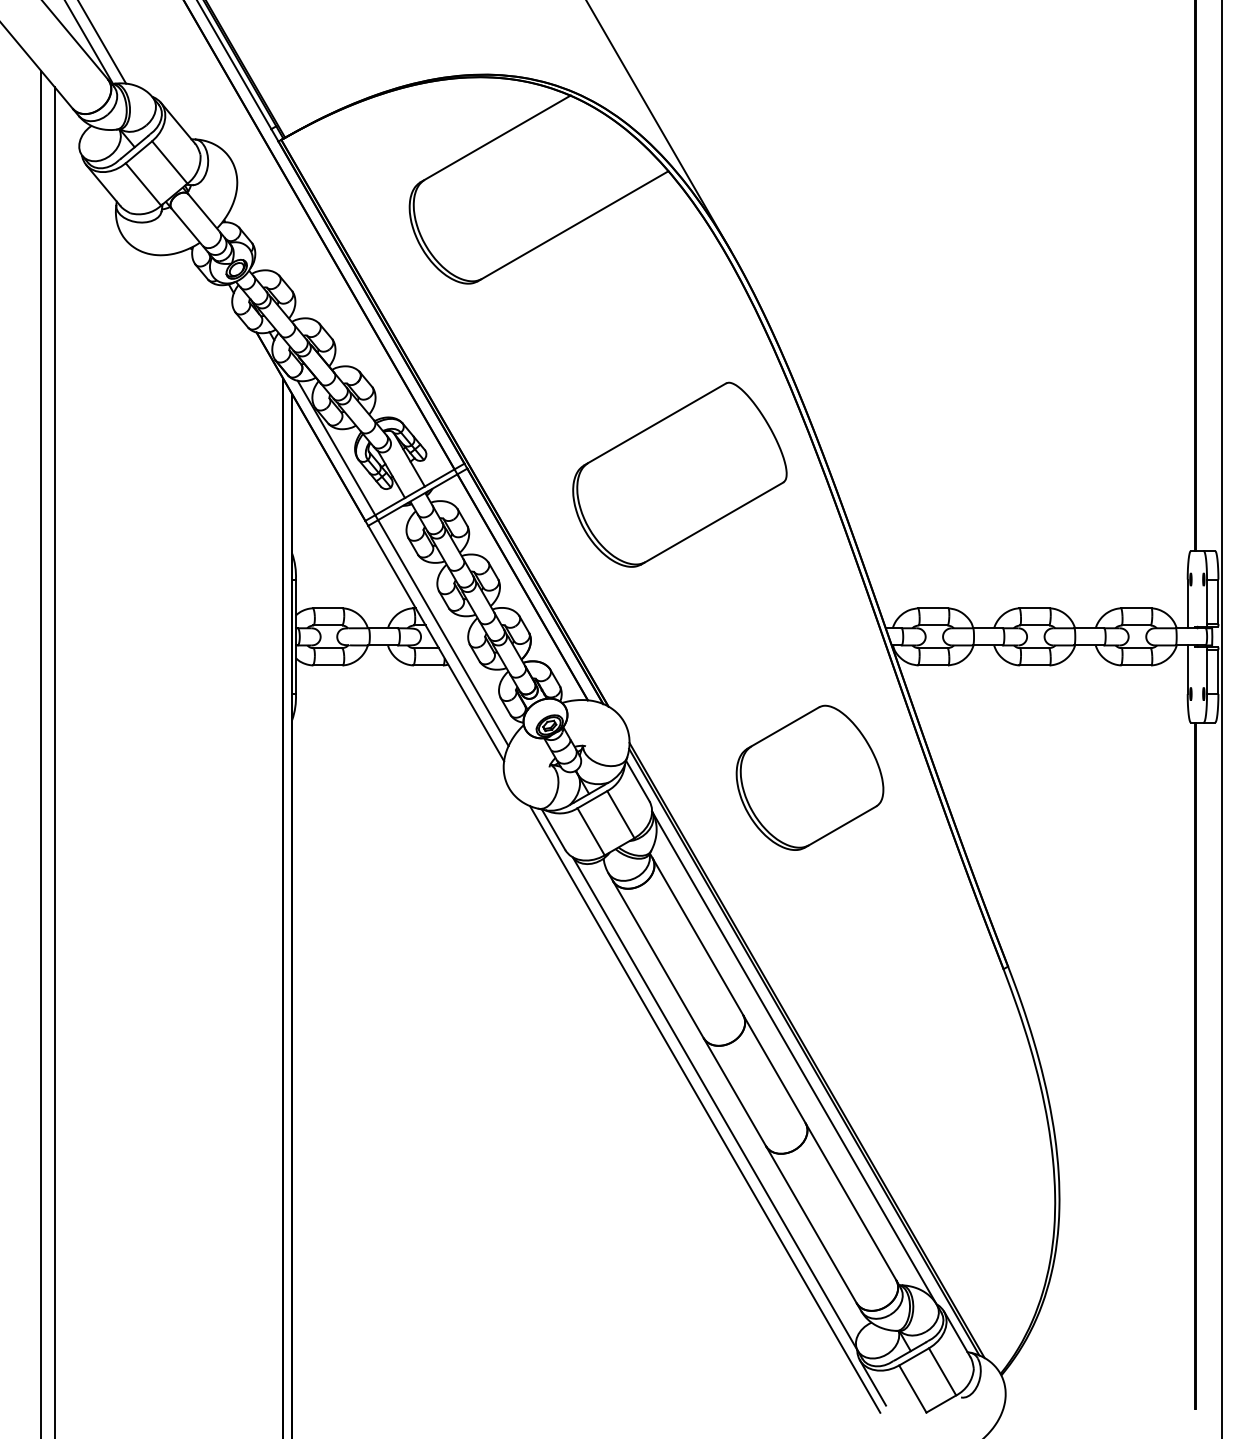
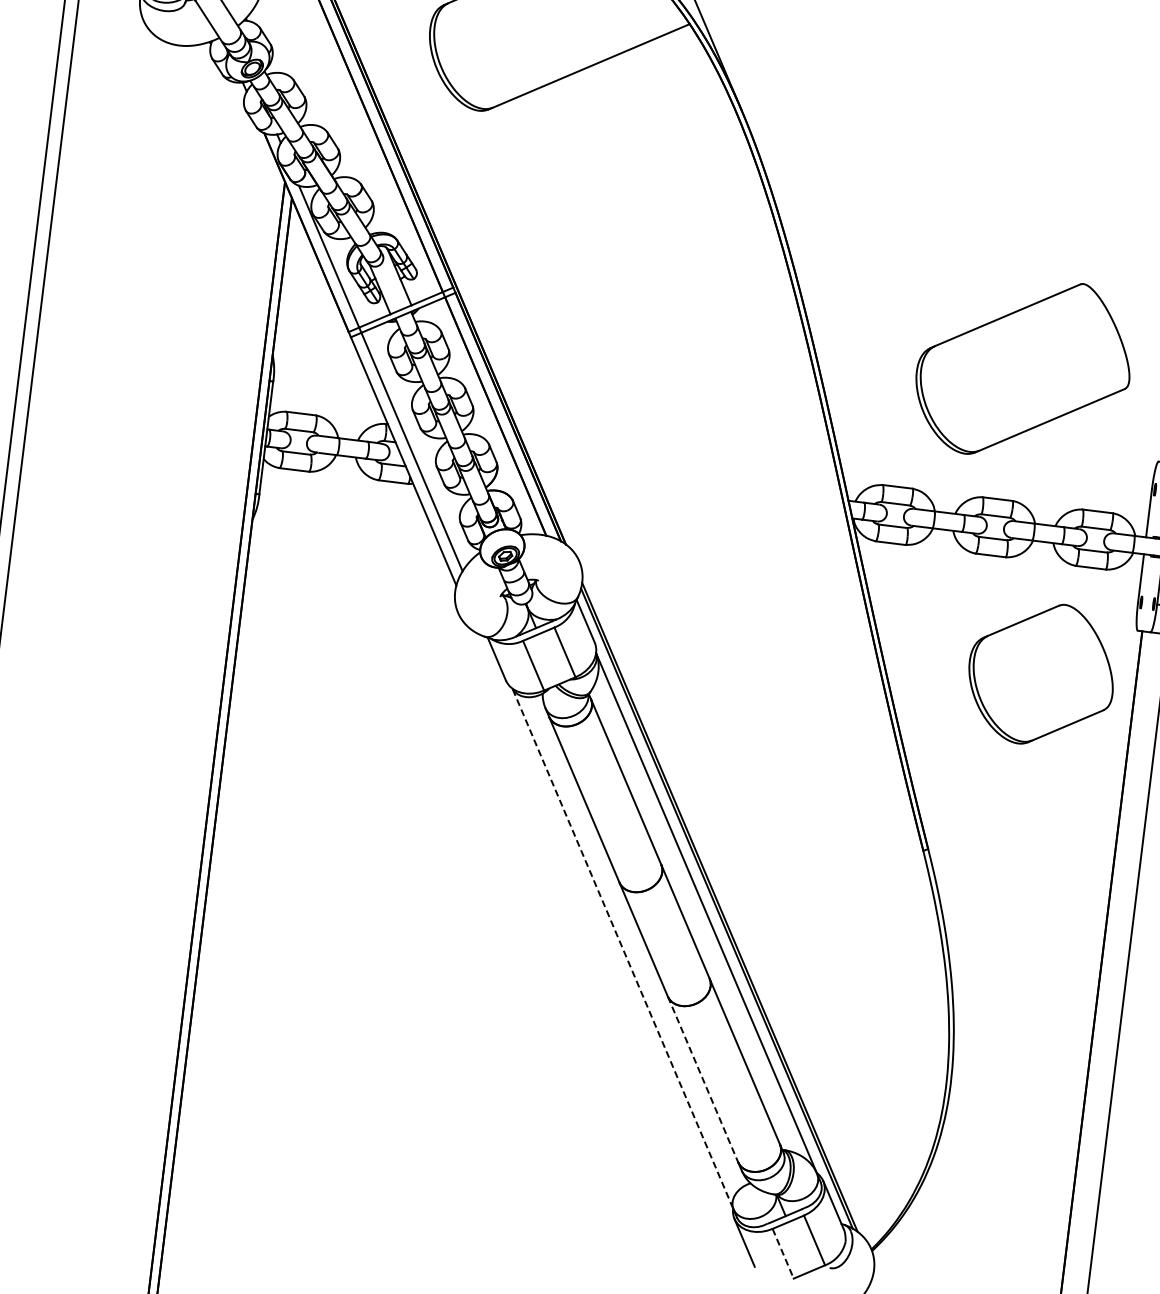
part: (679, 474) -> (1023, 368), moved
part: (809, 777) -> (1041, 673), moved
line: (714, 1103) -> (622, 948), solid -> dashed
line: (705, 1109) -> (612, 953), removed
line: (811, 1224) -> (703, 1079), solid -> dashed
line: (913, 1389) -> (783, 1254), solid -> dashed

